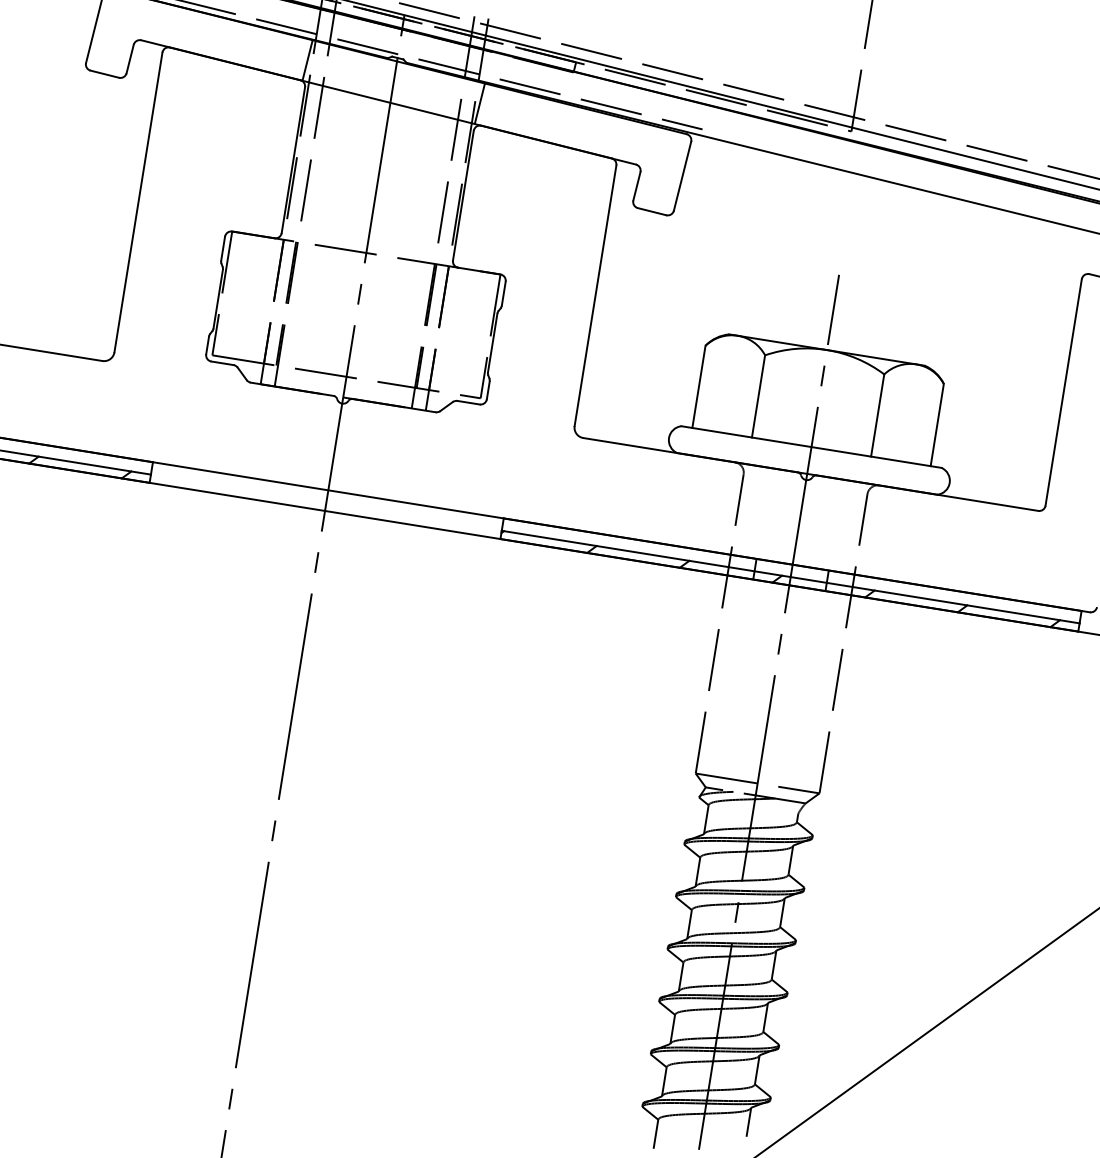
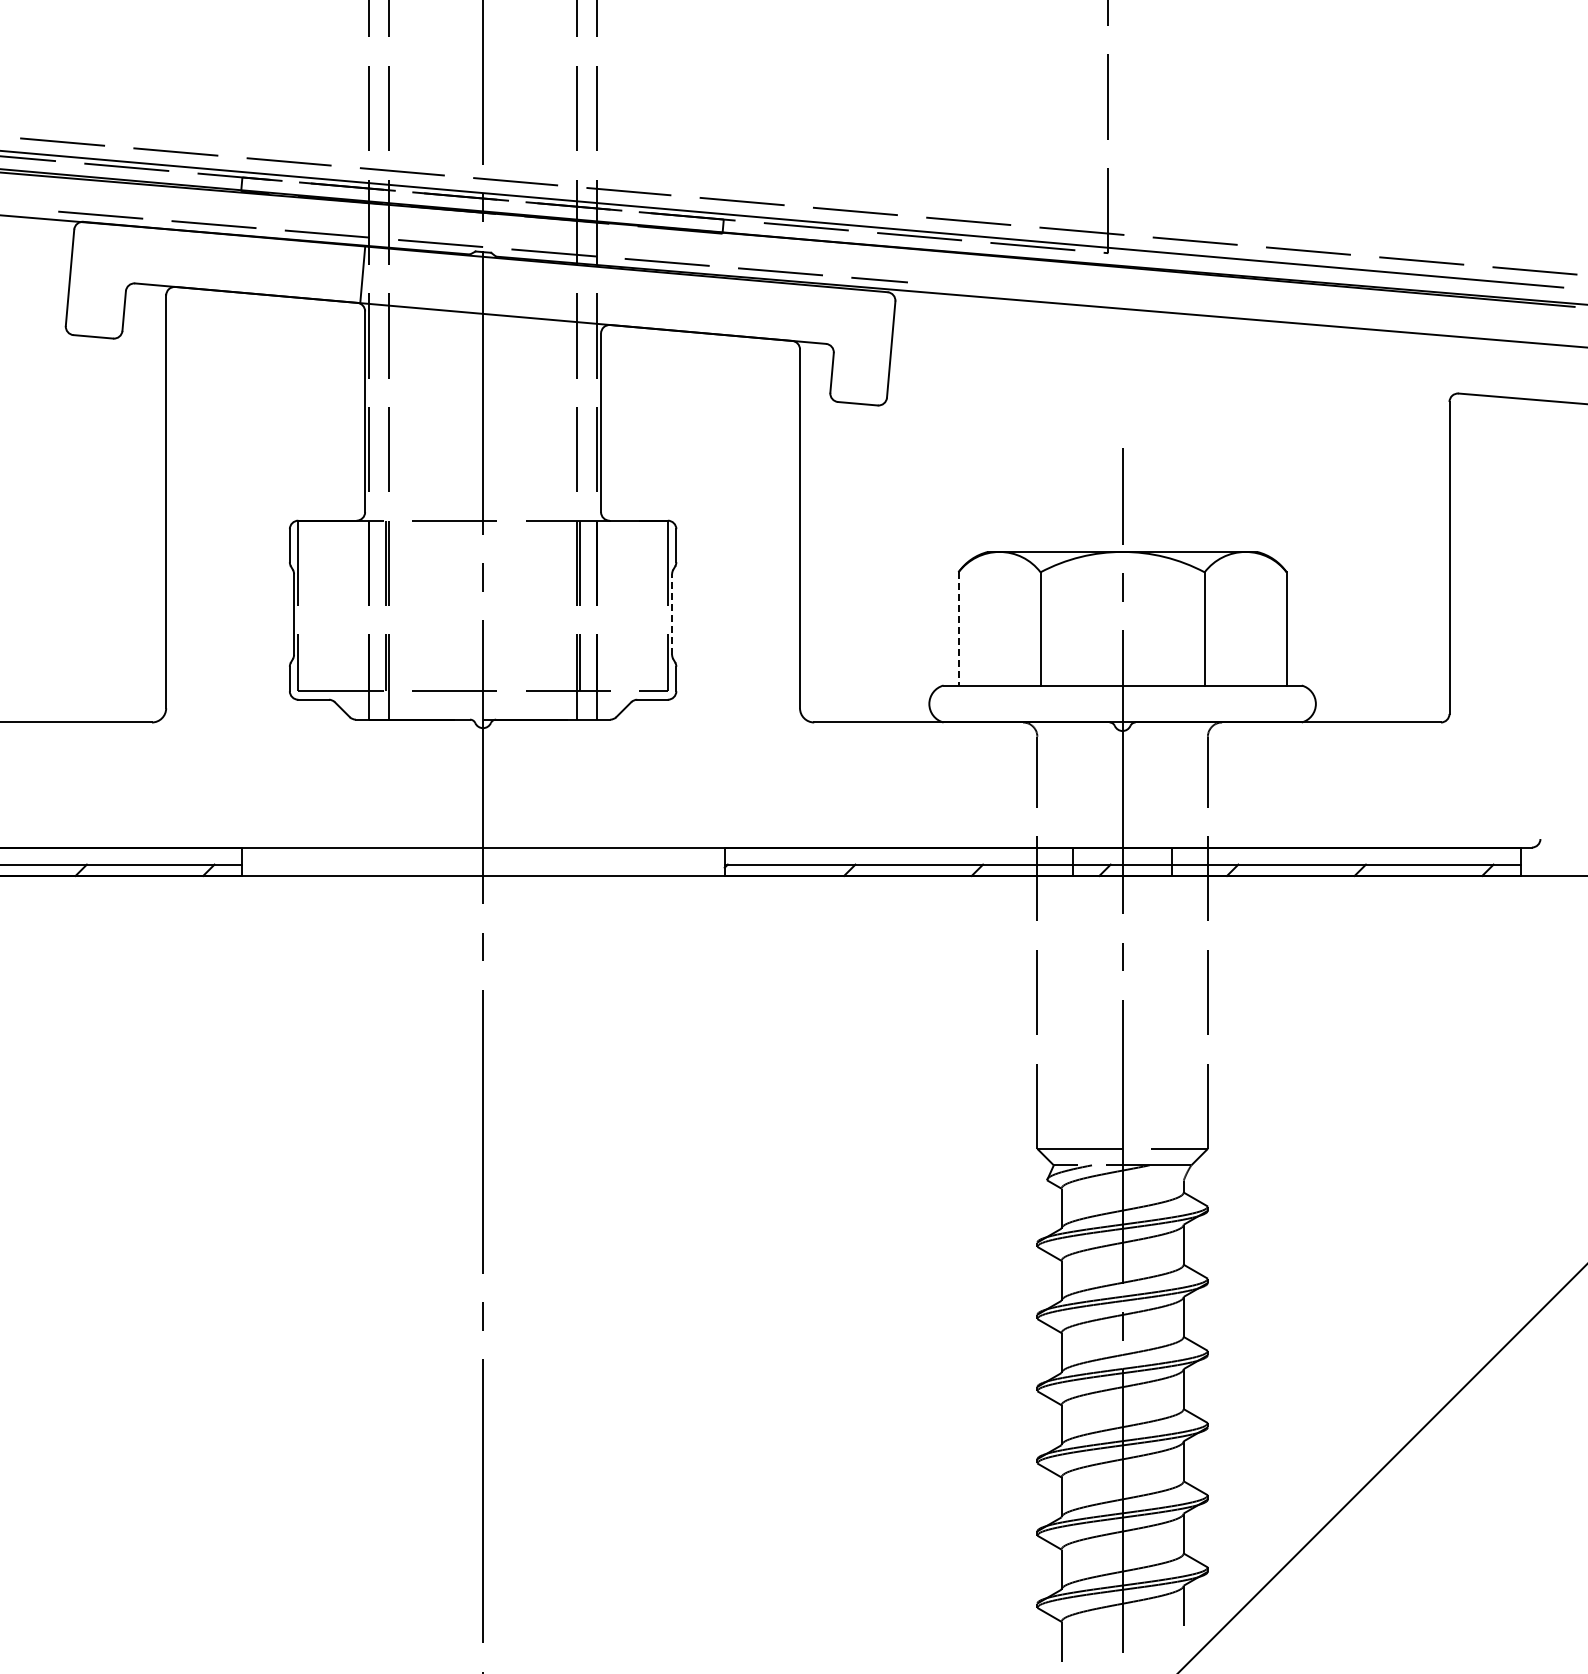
line: (479, 103) -> (602, 295), removed
line: (493, 342) -> (672, 613), solid -> dashed
line: (698, 386) -> (958, 628), solid -> dashed

